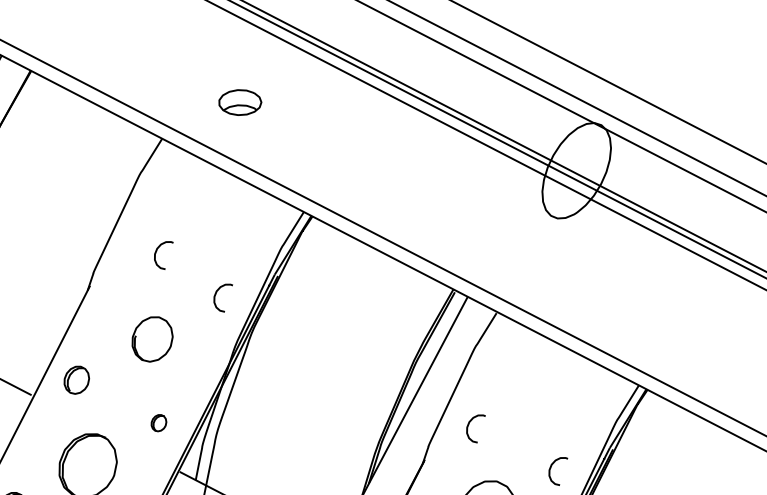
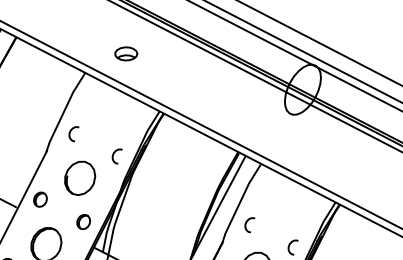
curve: (156, 256) -> (70, 134), moved
part: (153, 337) -> (80, 177), size x1.43
part: (158, 423) -> (83, 222), size x1.67

